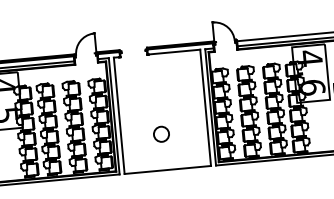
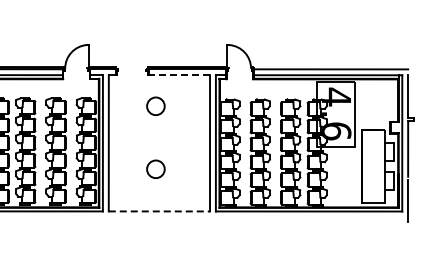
line: (174, 52) -> (179, 75), solid -> dashed
circle: (156, 79) -> (155, 105), added
line: (167, 170) -> (159, 211), solid -> dashed

